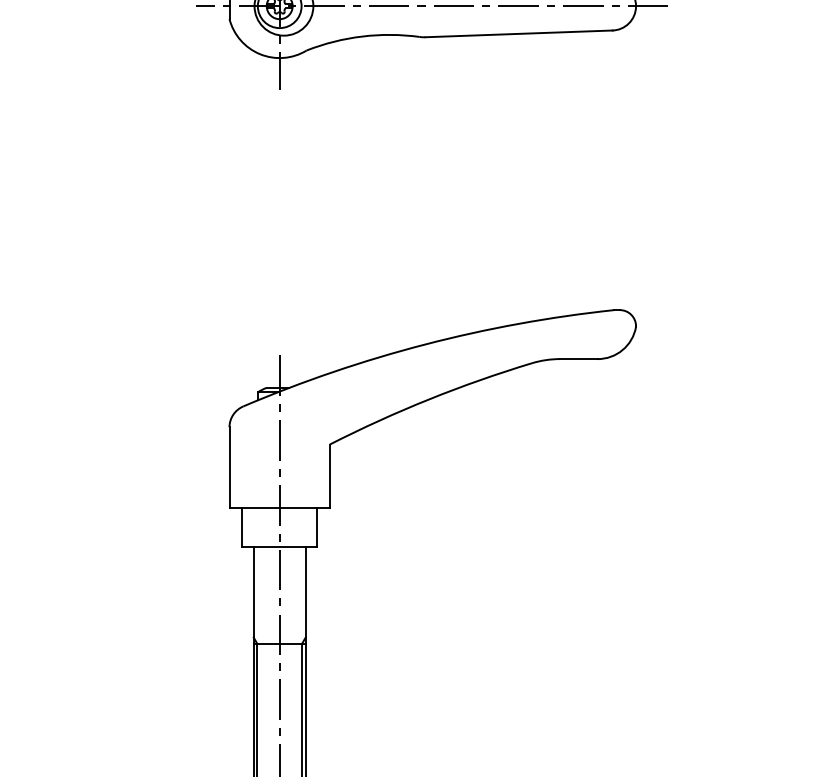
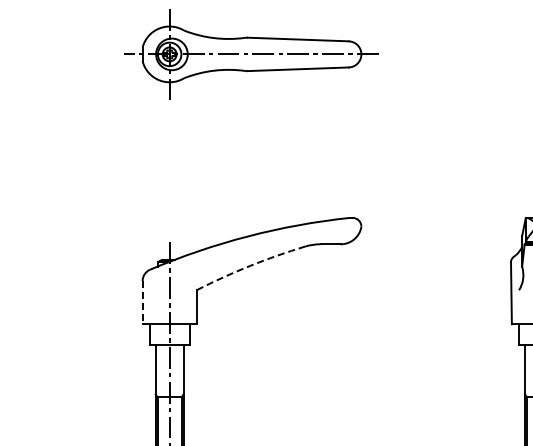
arc: (429, 398) -> (250, 265), solid -> dashed
line: (229, 467) -> (142, 302), solid -> dashed

